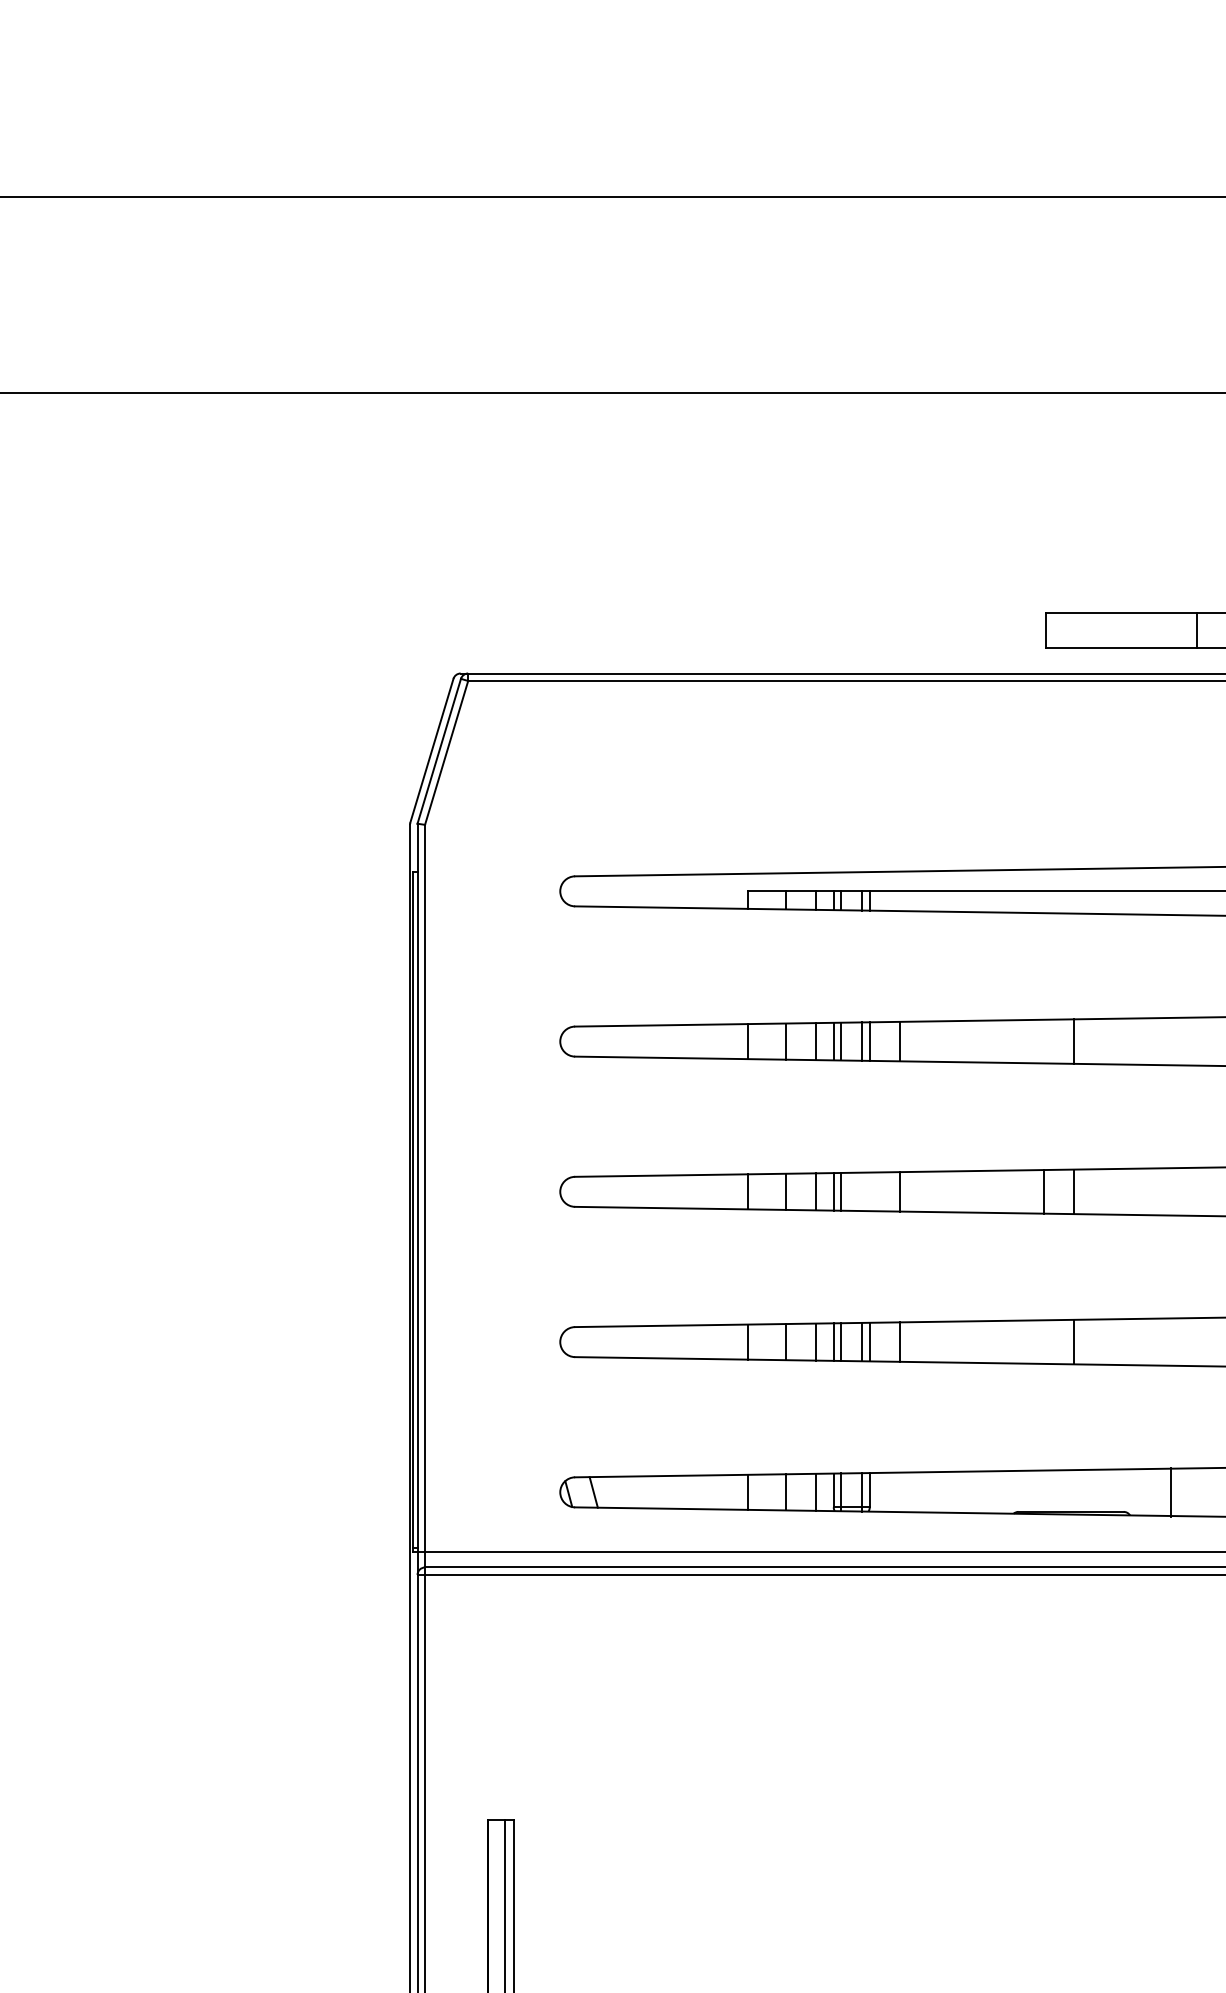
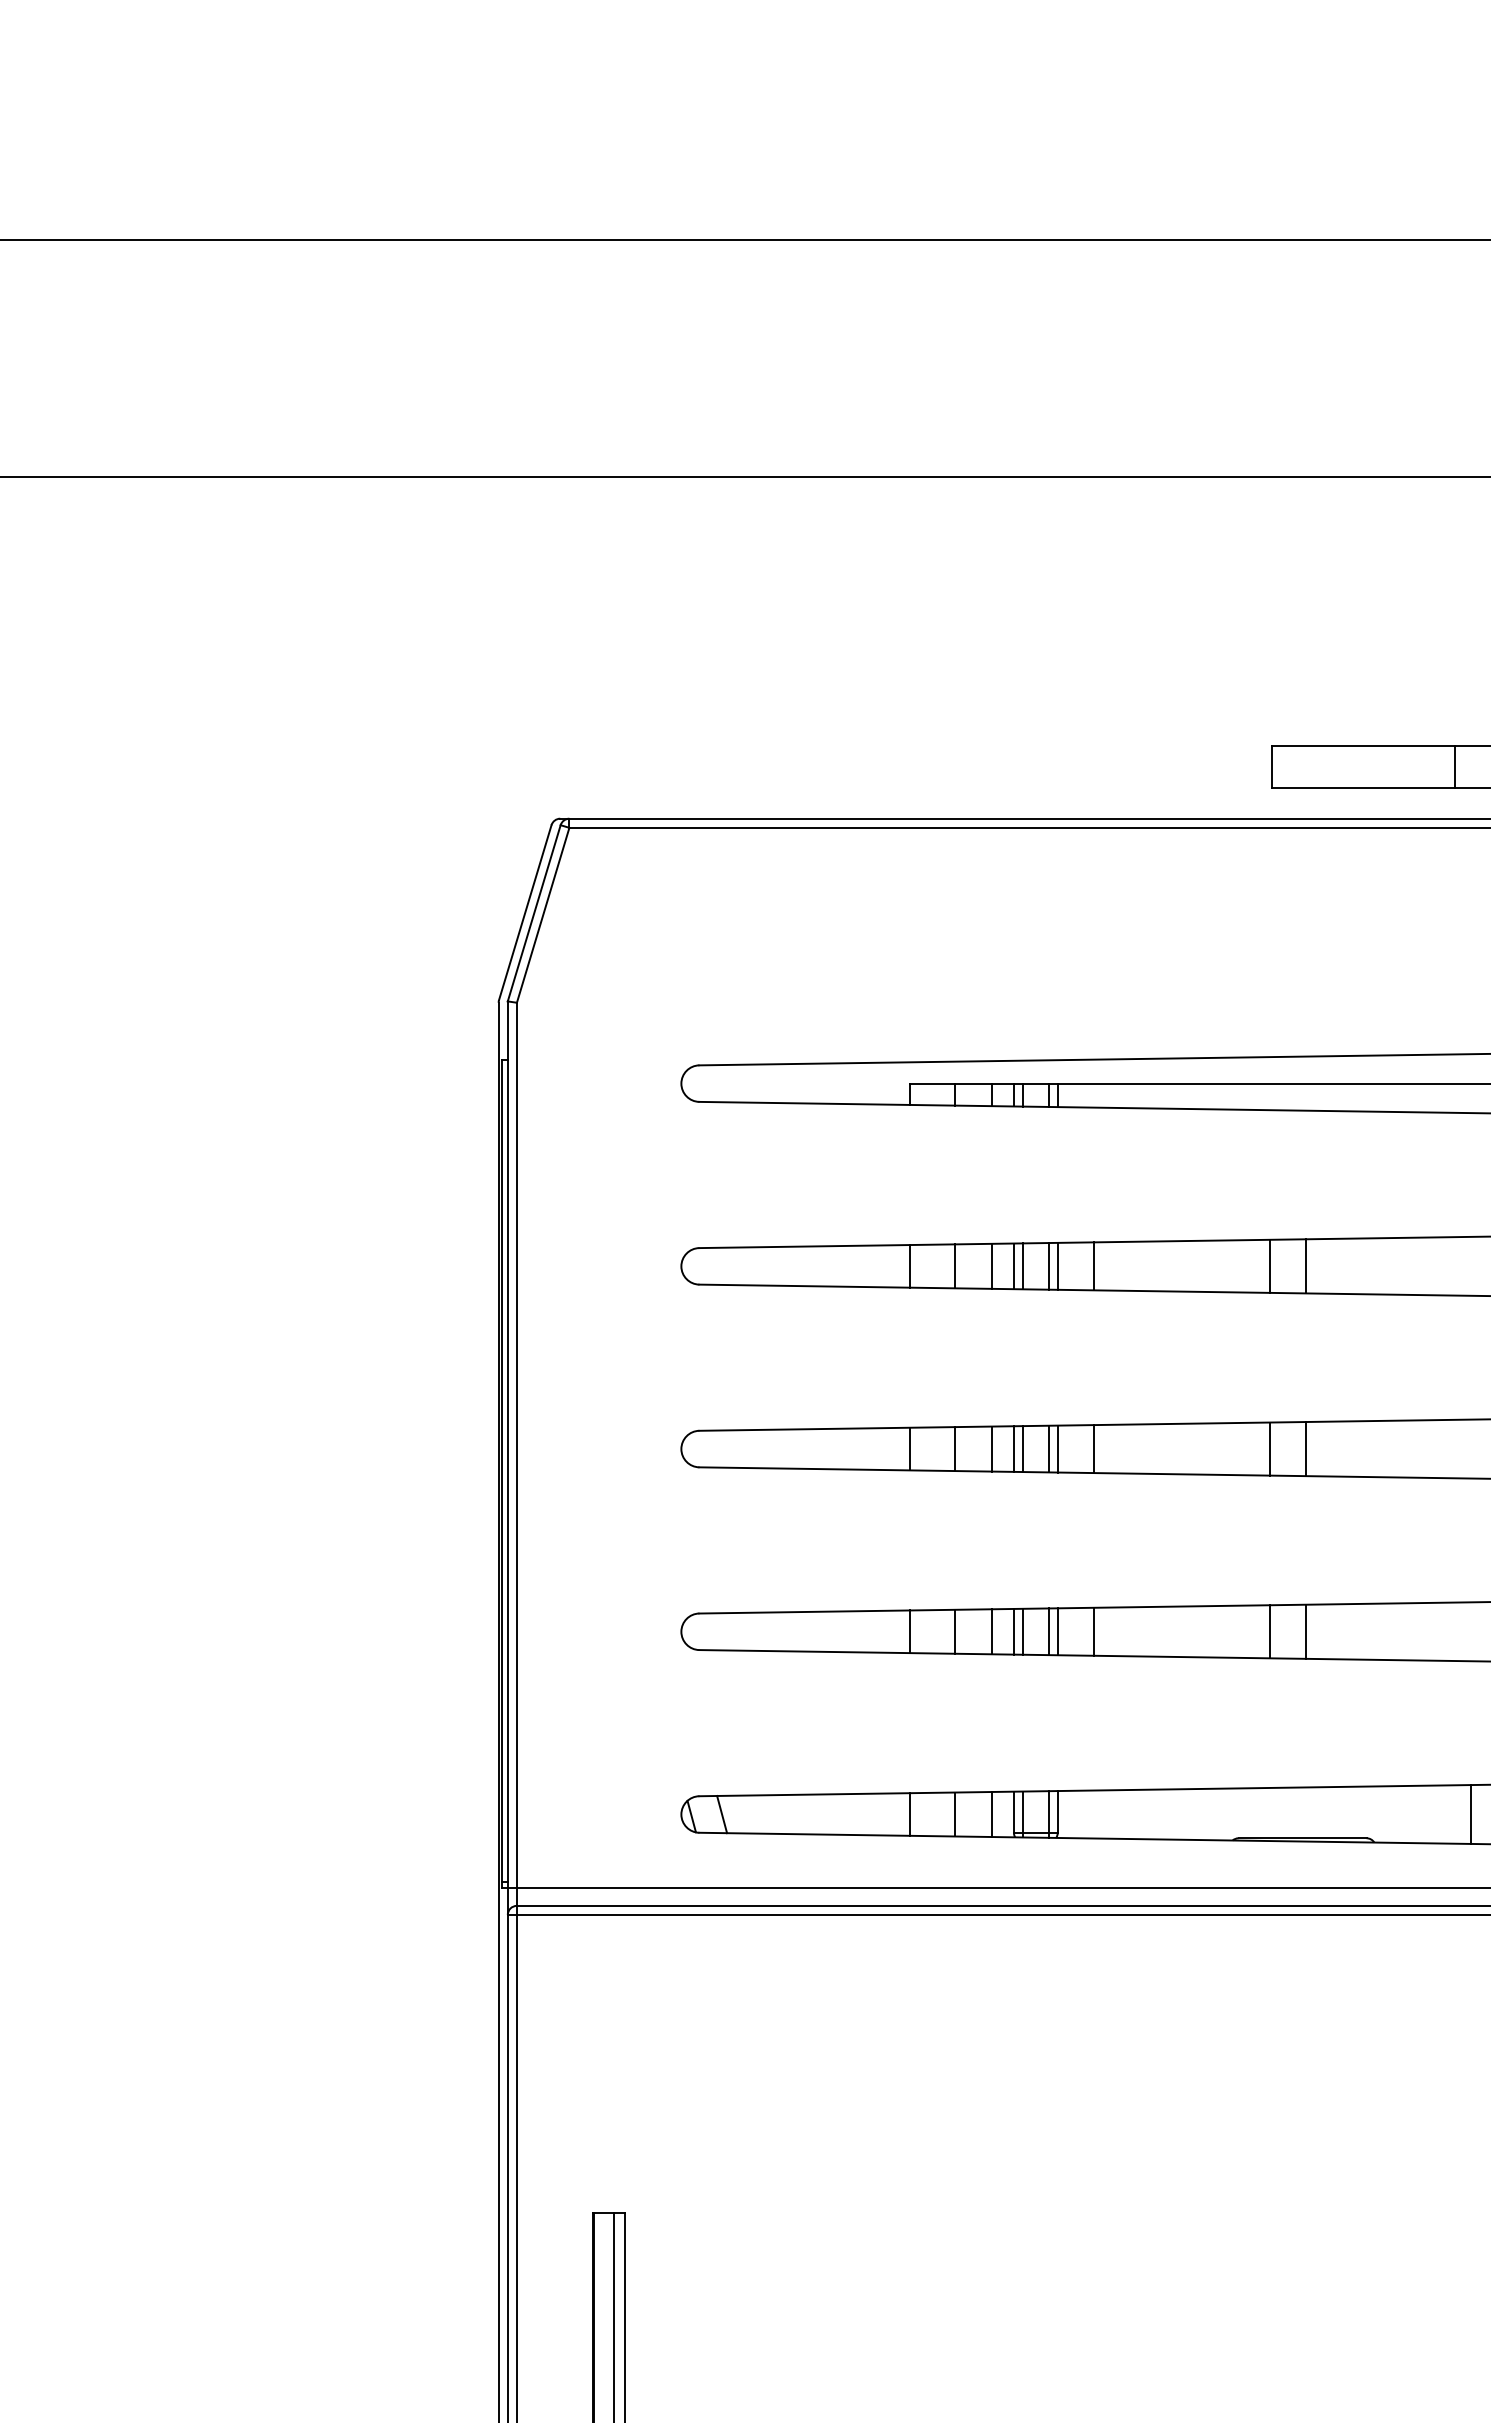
line: (1043, 1040) -> (1269, 1265), added
line: (862, 1191) -> (1048, 1448), added
line: (869, 1191) -> (1057, 1448), added
line: (1043, 1341) -> (1269, 1631), added
line: (1171, 1492) -> (1470, 1814), moved

